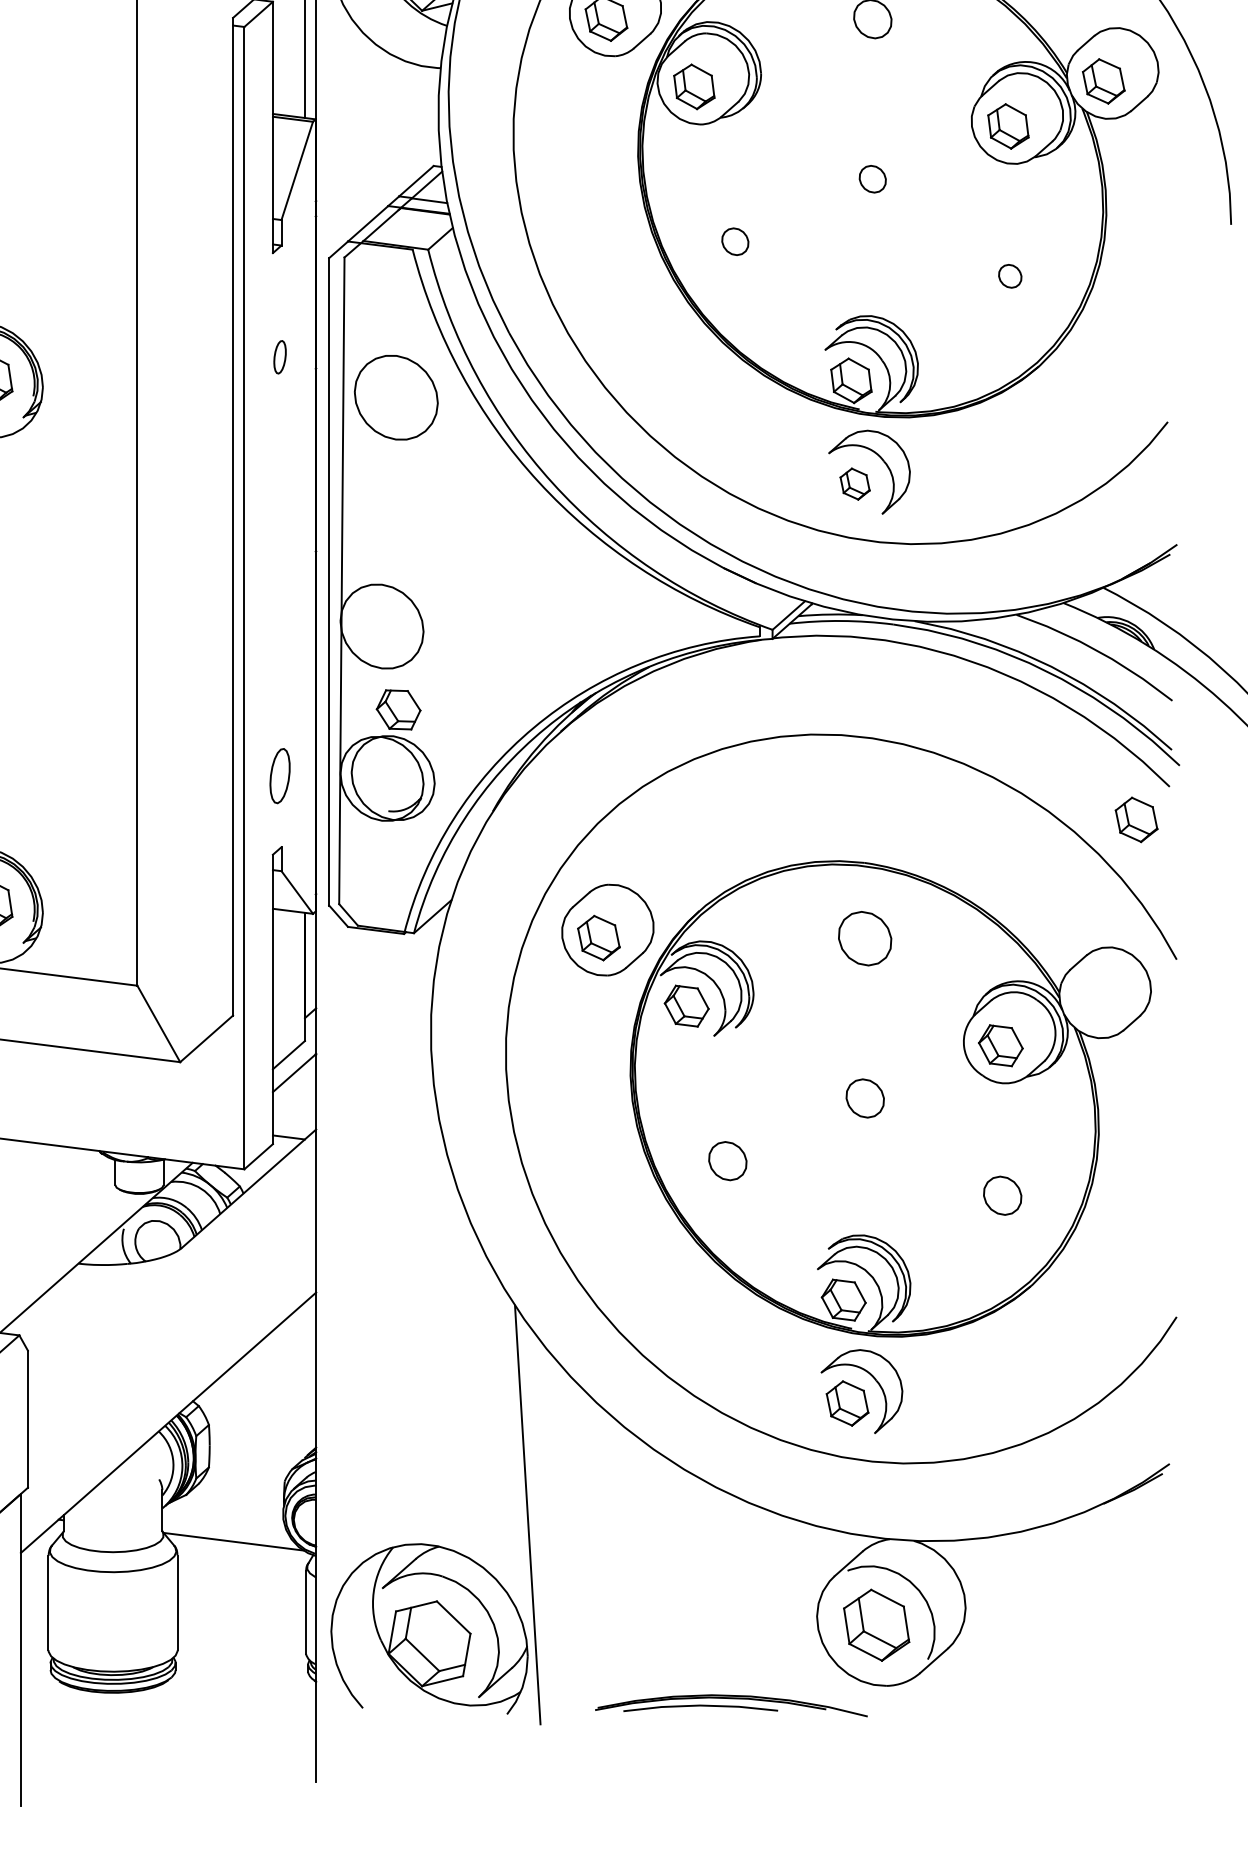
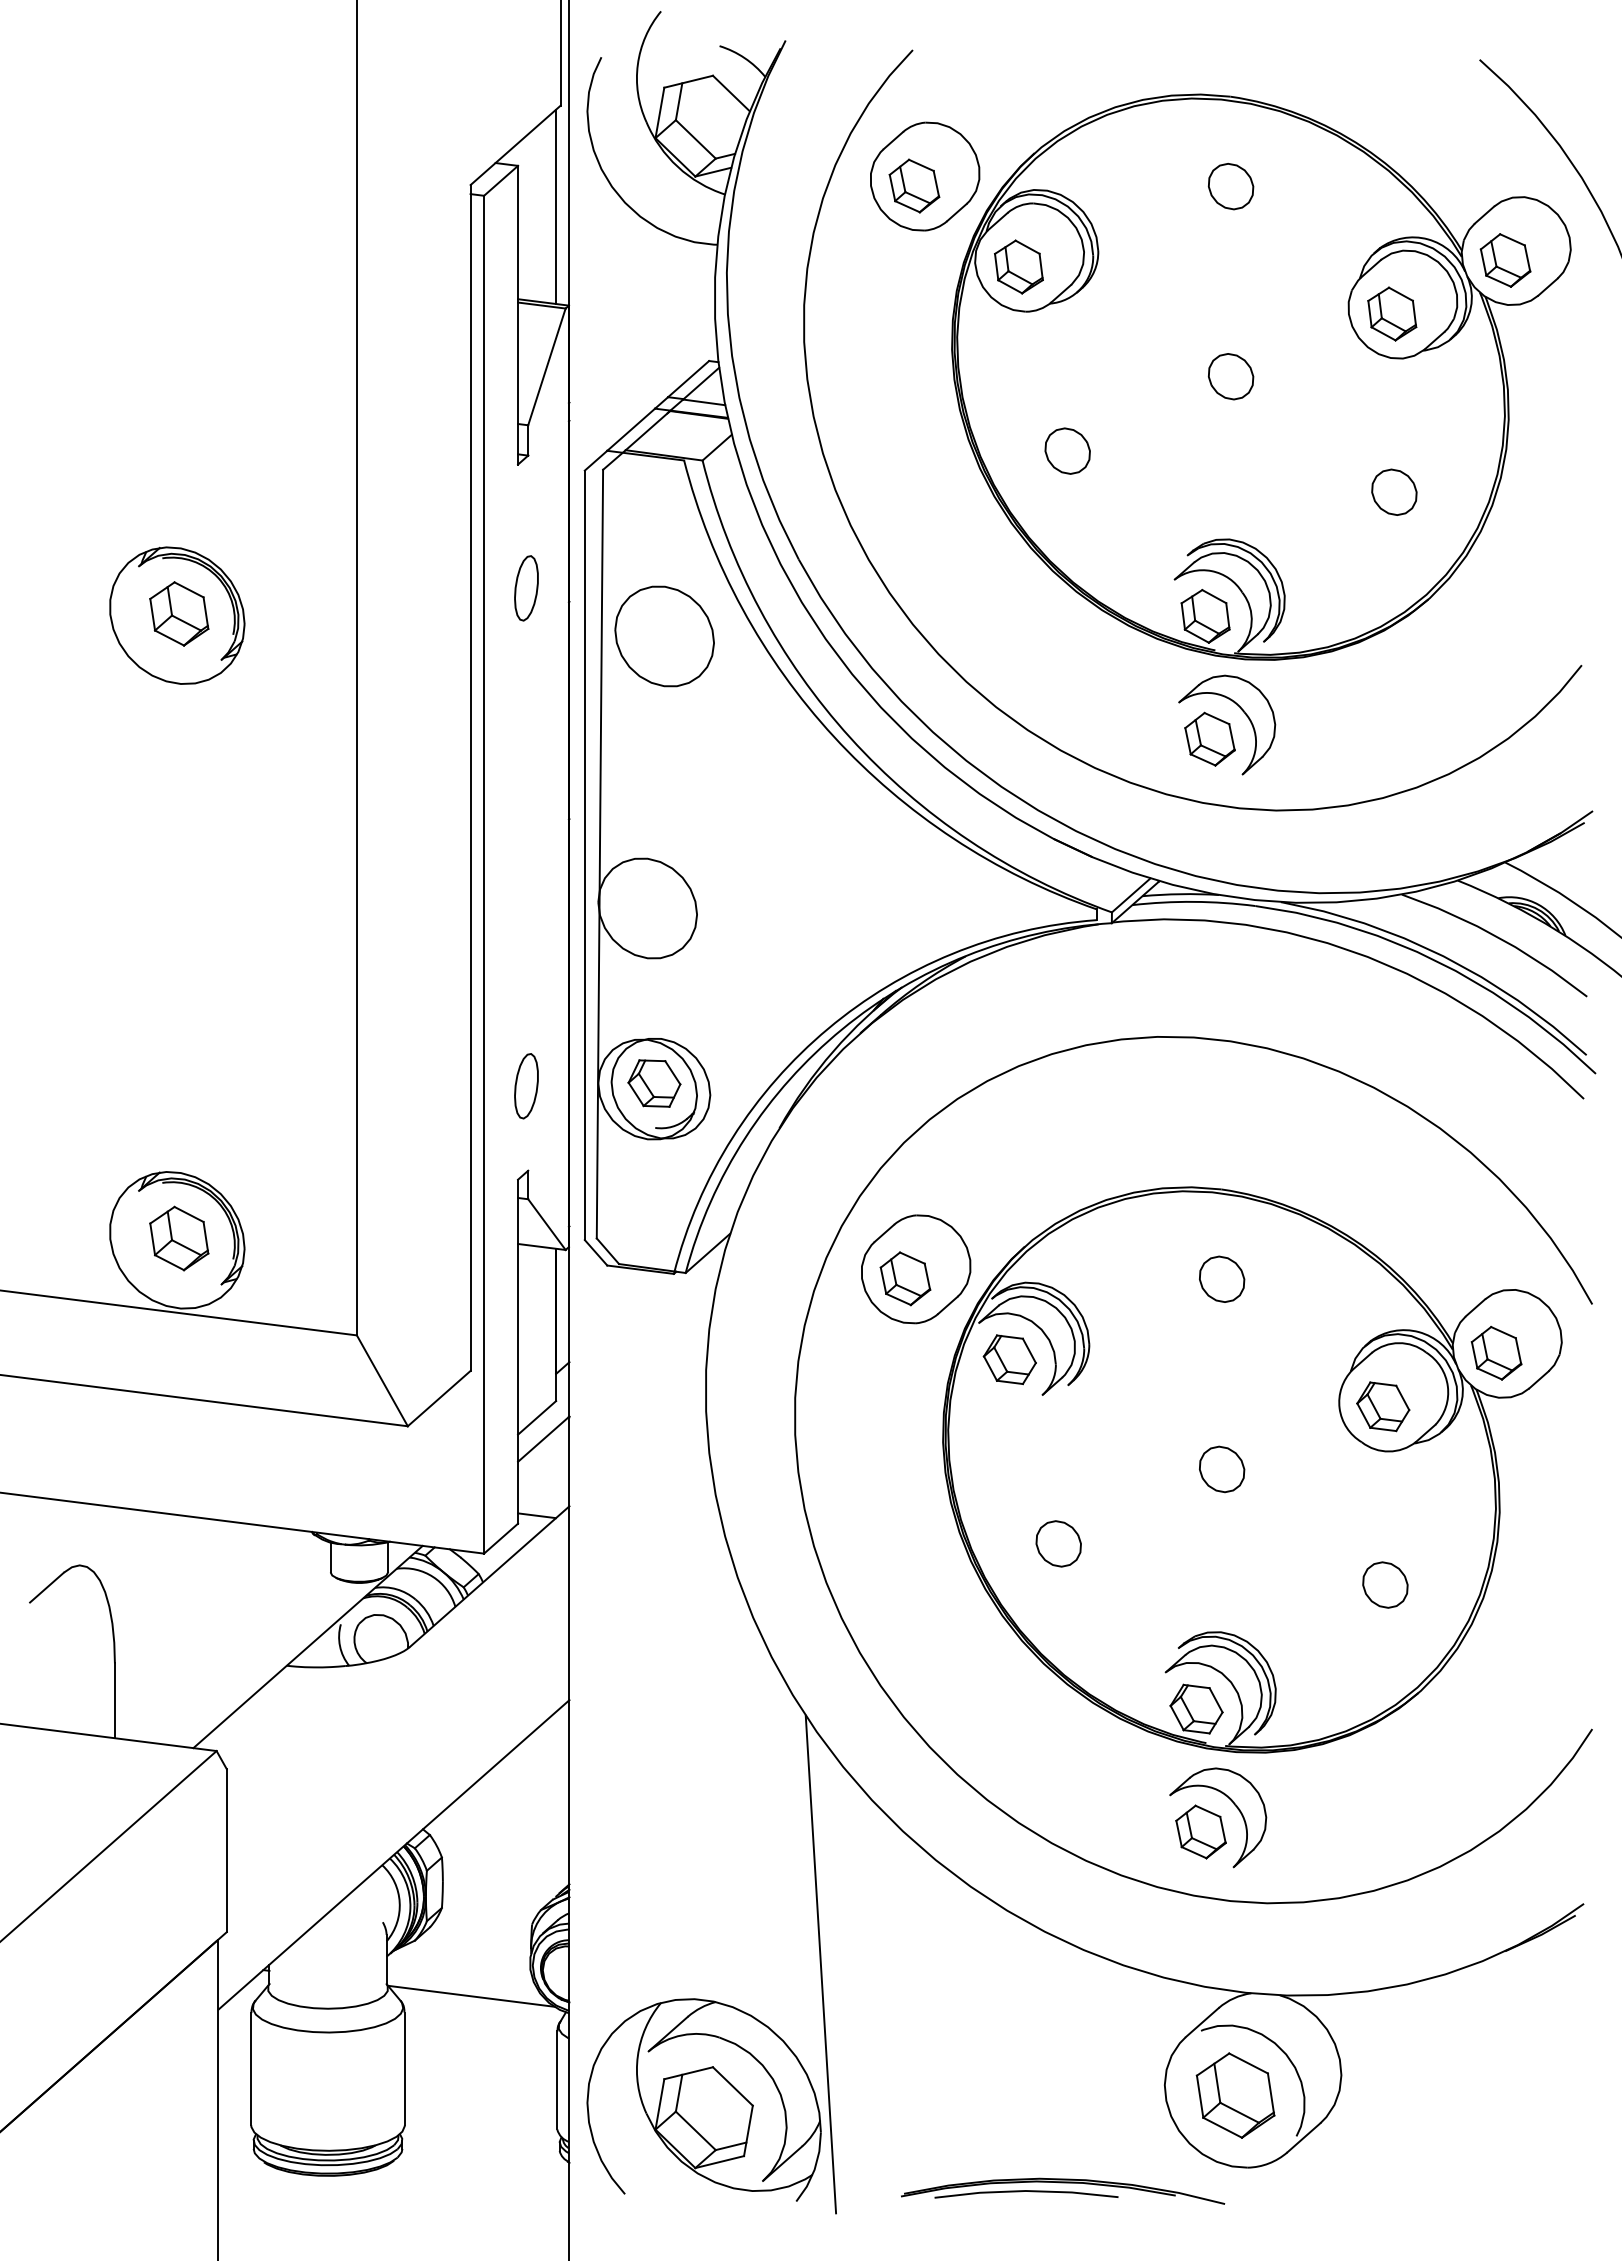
part: (872, 178) -> (1230, 376), size x1.43
part: (735, 241) -> (1067, 450), size x1.43
part: (1010, 275) -> (1394, 491), size x1.67
part: (280, 357) -> (526, 588), size x1.67
part: (854, 483) -> (1209, 738), size x1.43
part: (398, 709) -> (654, 1083), moved
part: (1136, 819) -> (1496, 1352), moved
part: (865, 937) -> (1222, 1278), size x0.71

